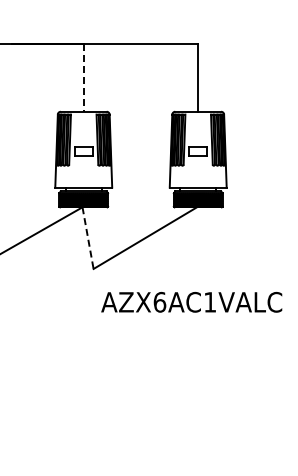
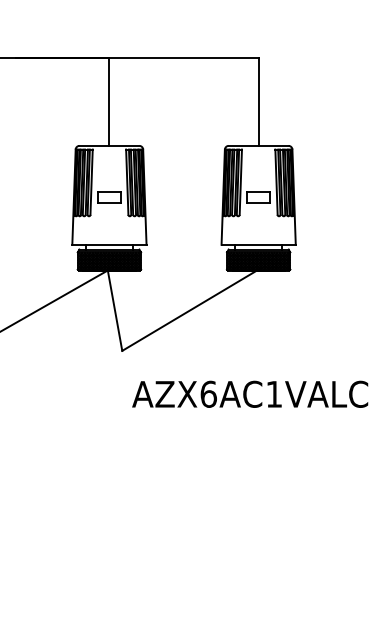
line: (83, 77) -> (109, 101), dashed -> solid
line: (88, 238) -> (115, 311), dashed -> solid

